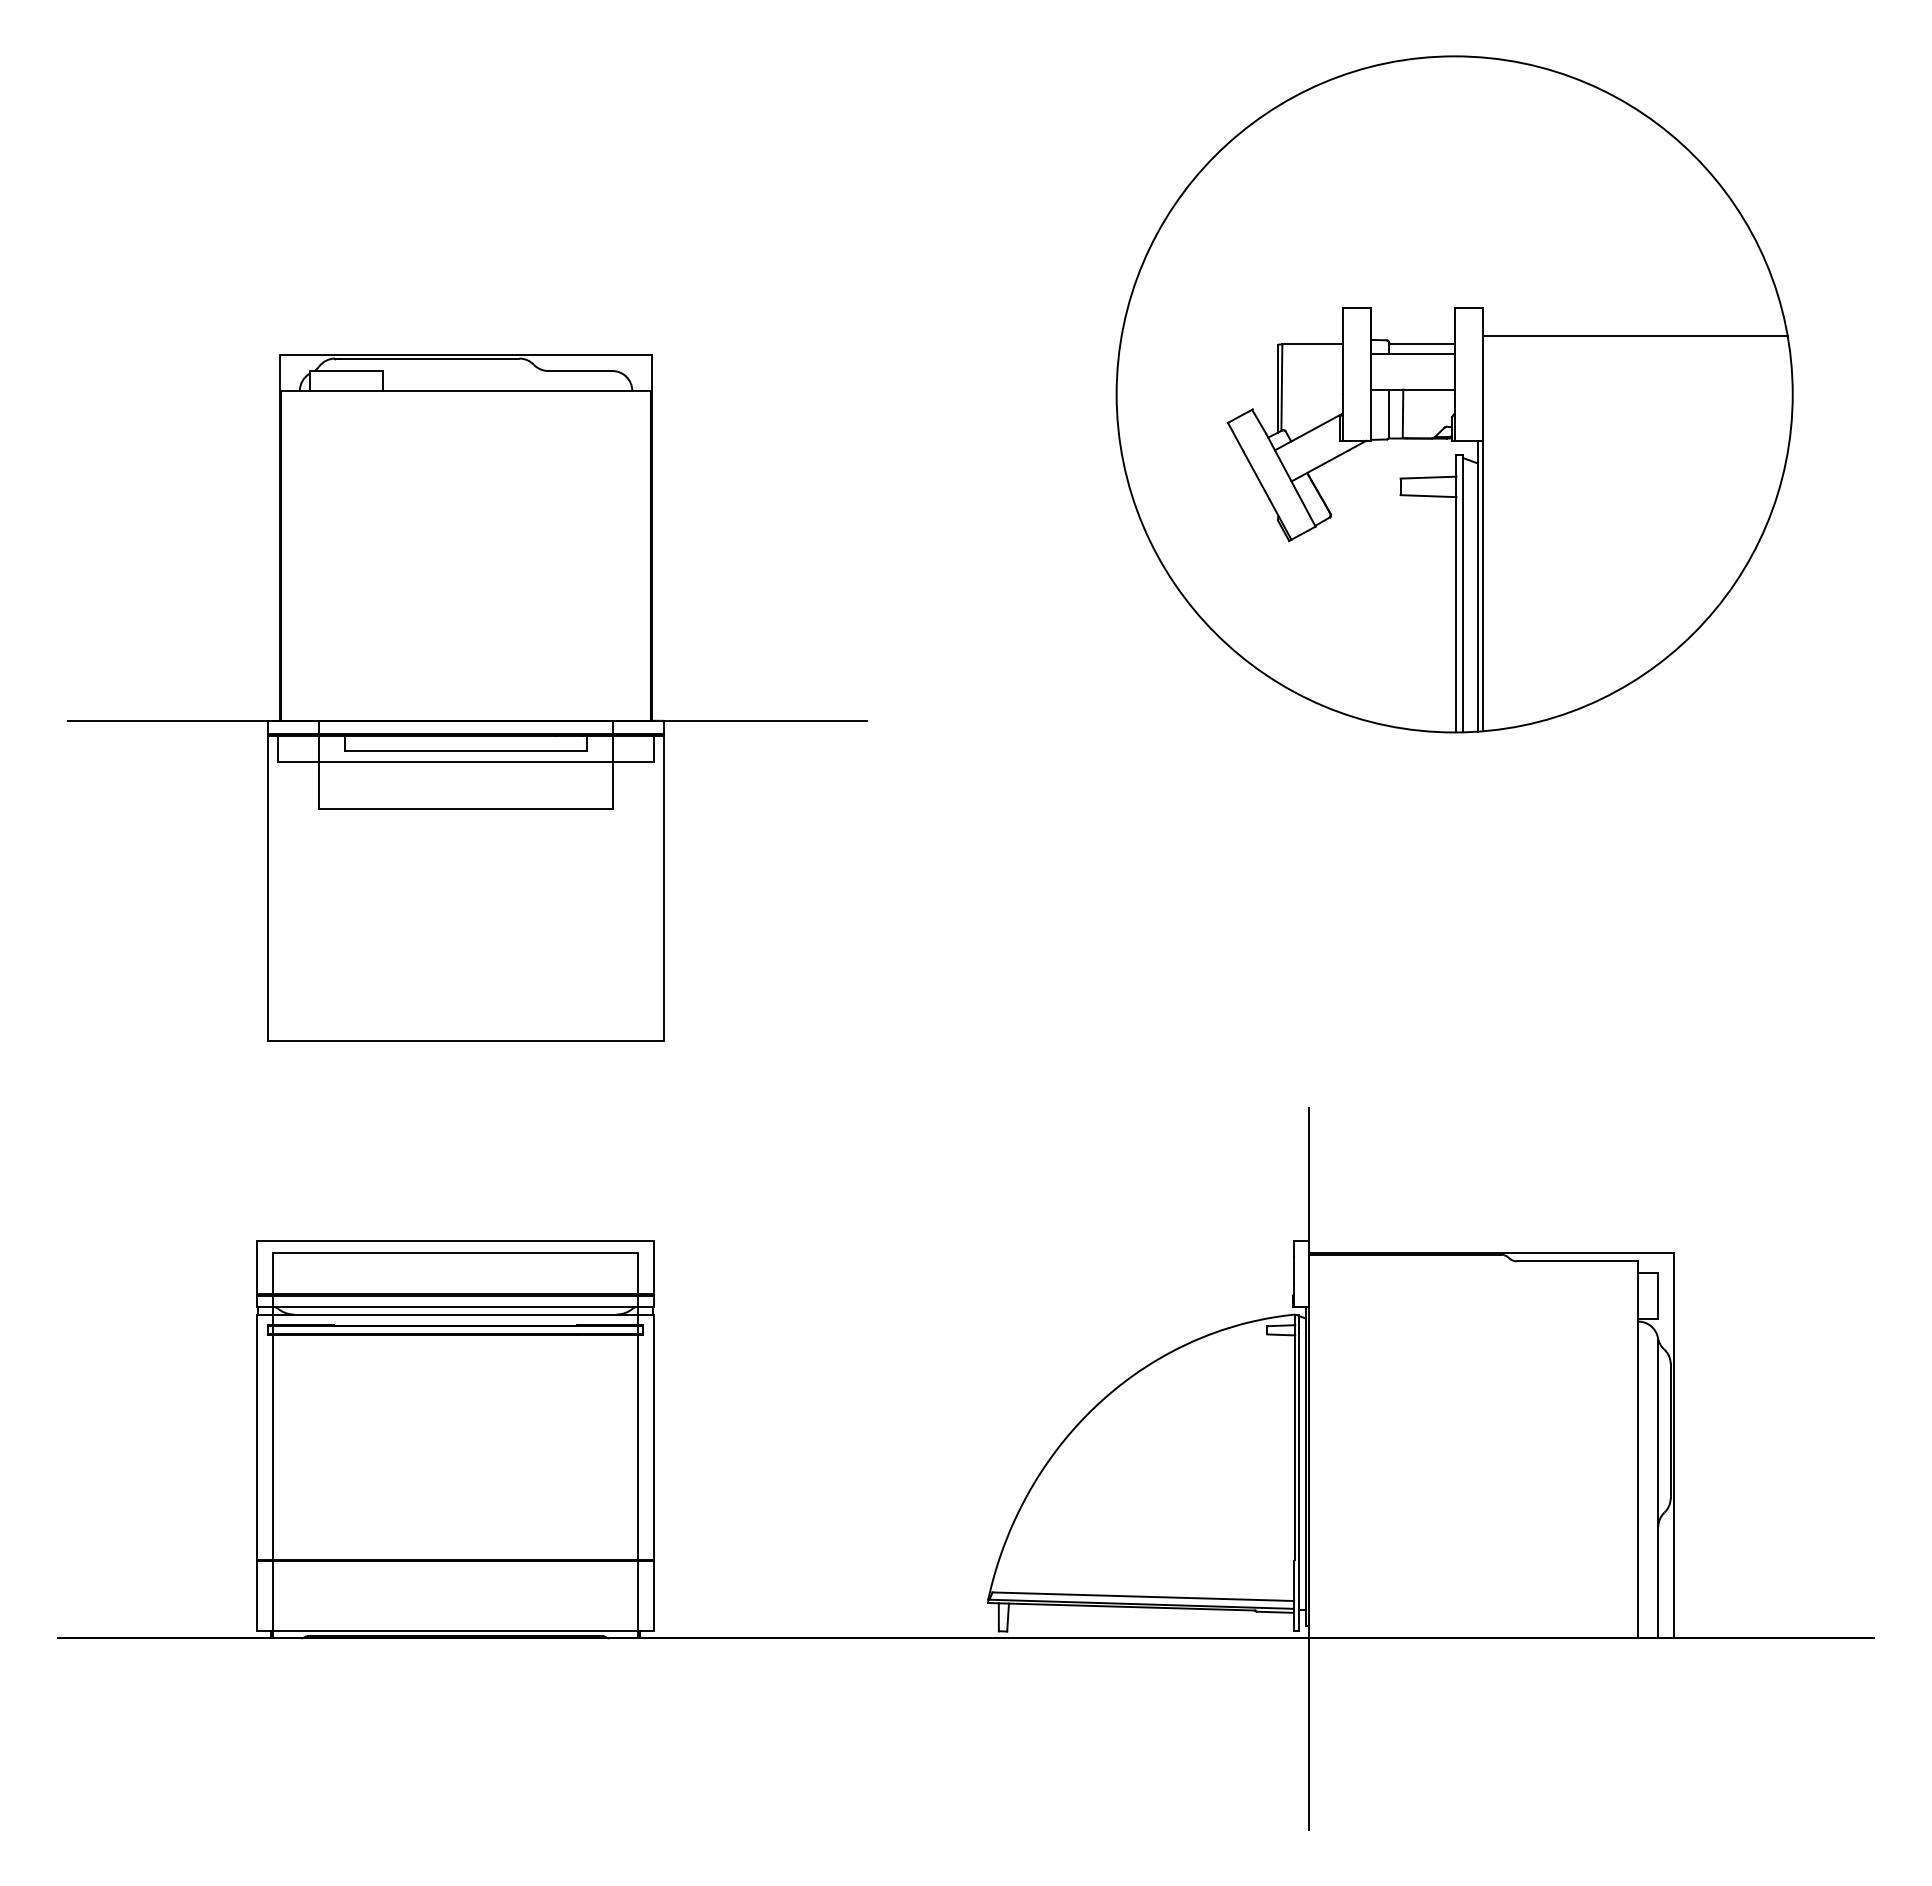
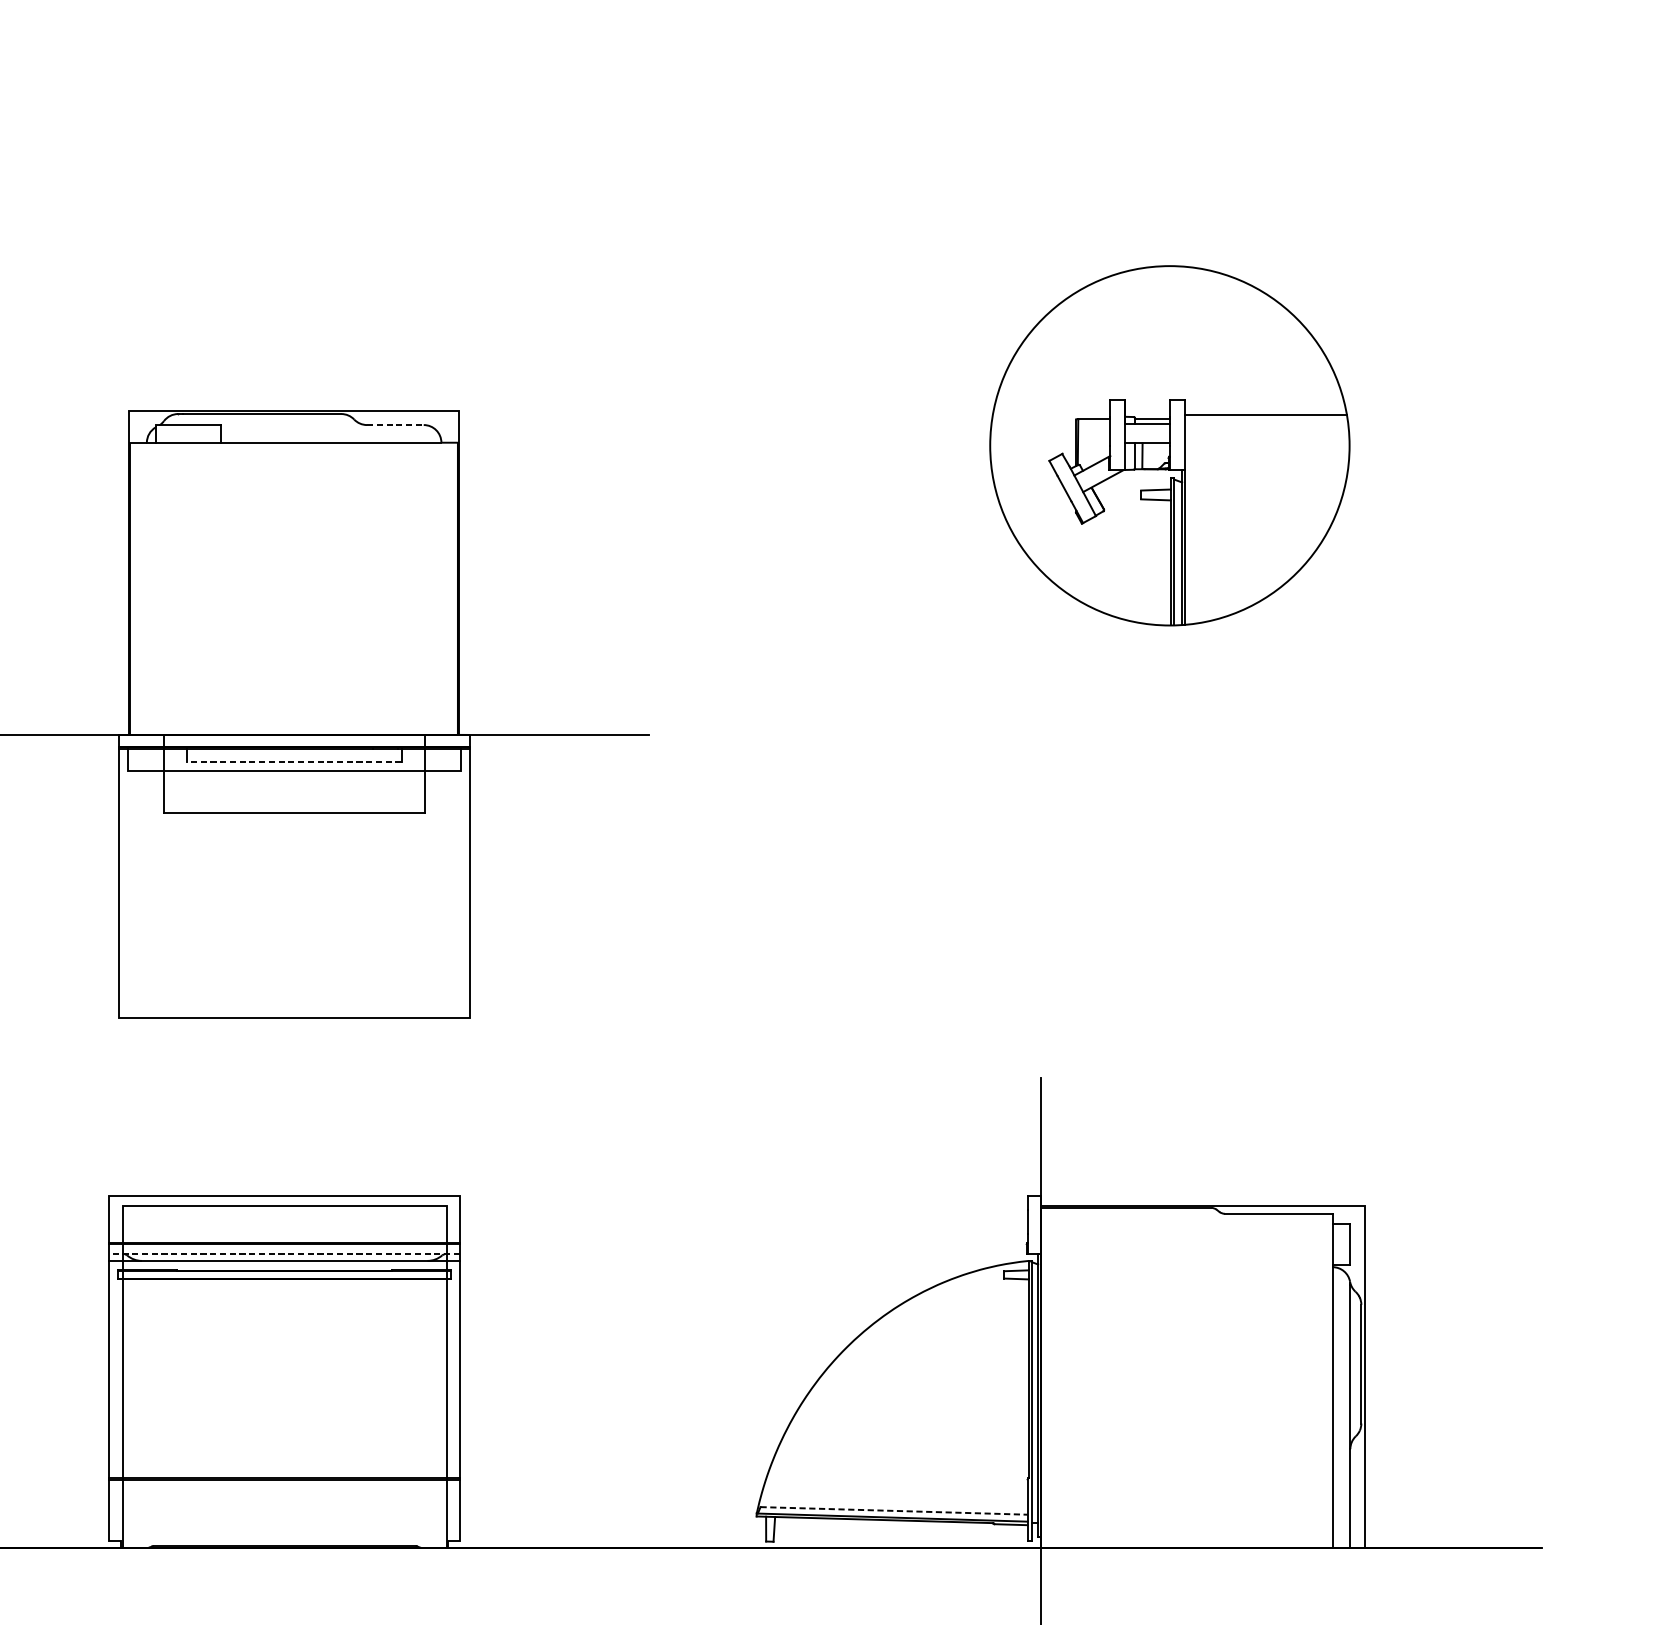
line: (580, 371) -> (395, 425), solid -> dashed
part: (1454, 394) -> (1169, 445), size x0.6
line: (465, 751) -> (293, 762), solid -> dashed
line: (455, 1307) -> (284, 1254), solid -> dashed
line: (1143, 1596) -> (894, 1510), solid -> dashed
line: (455, 1631) -> (284, 1541), removed

